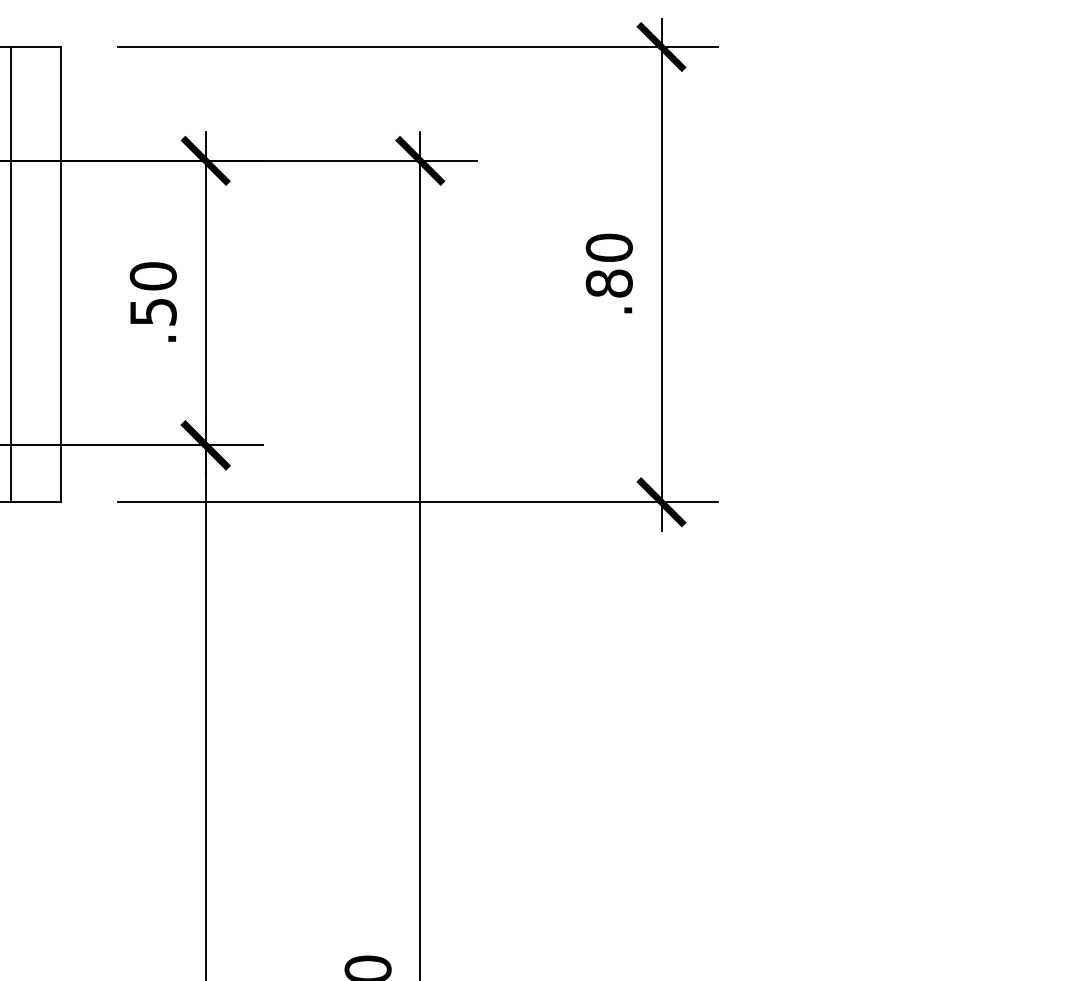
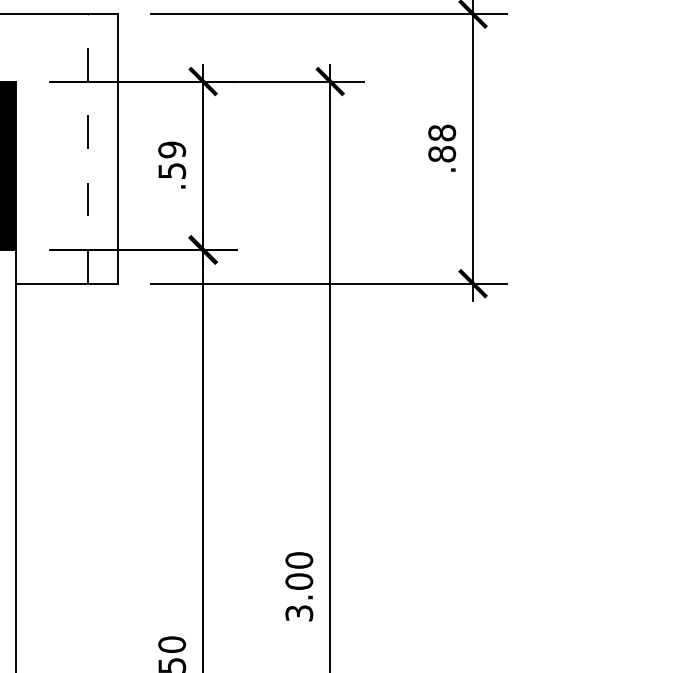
text: (608, 246) -> (441, 132), .80 -> .88
line: (12, 273) -> (88, 148), solid -> dashed
text: (153, 275) -> (172, 149), .50 -> .59

